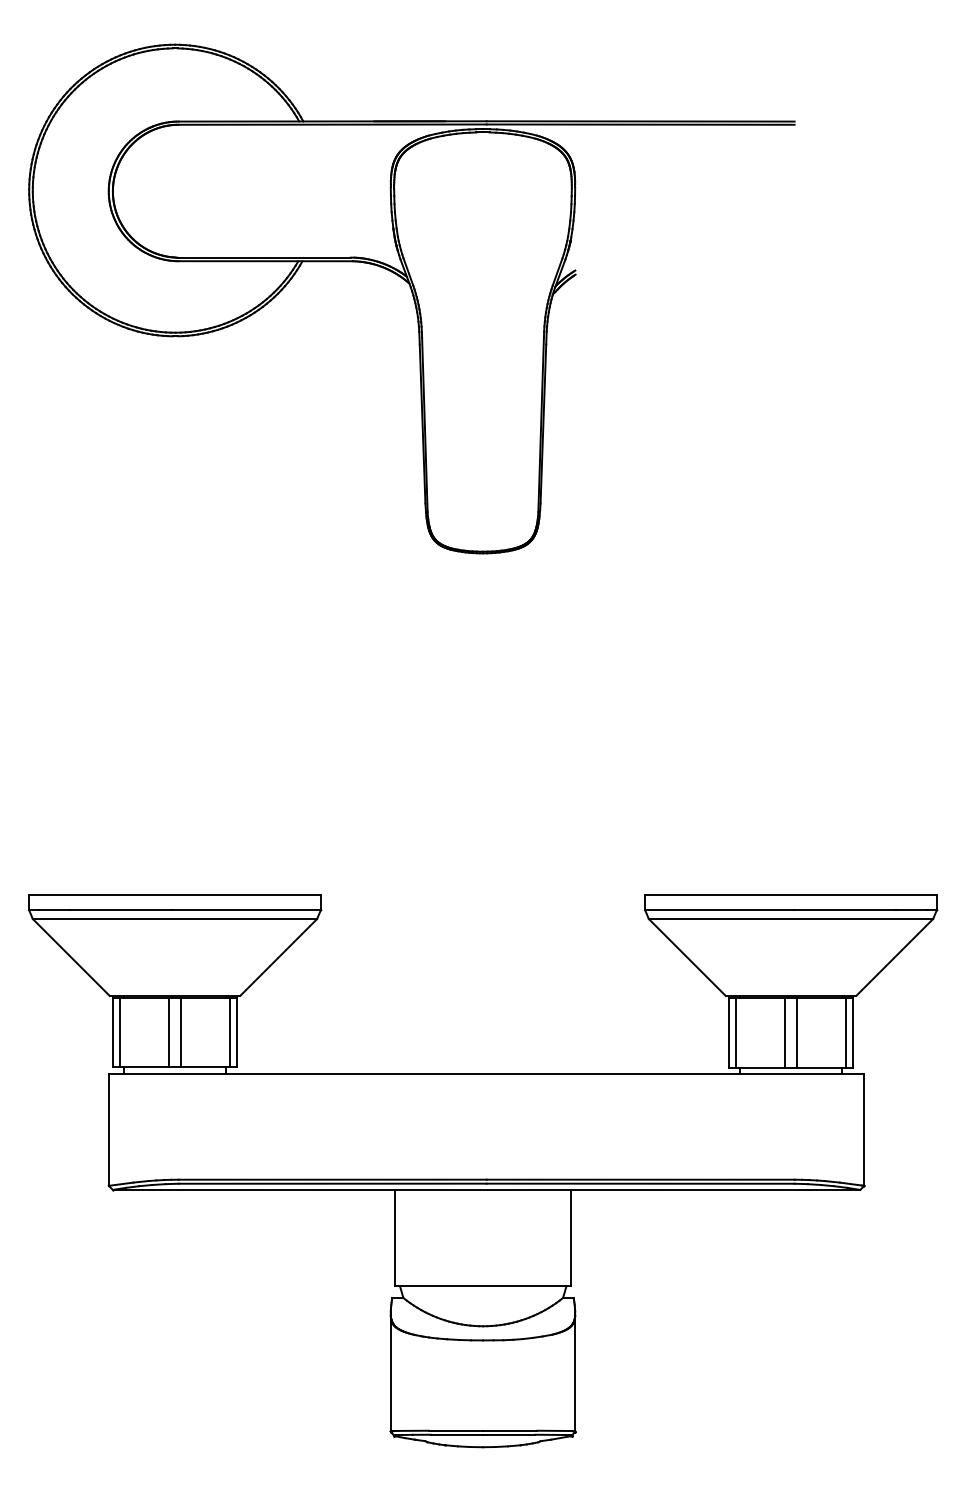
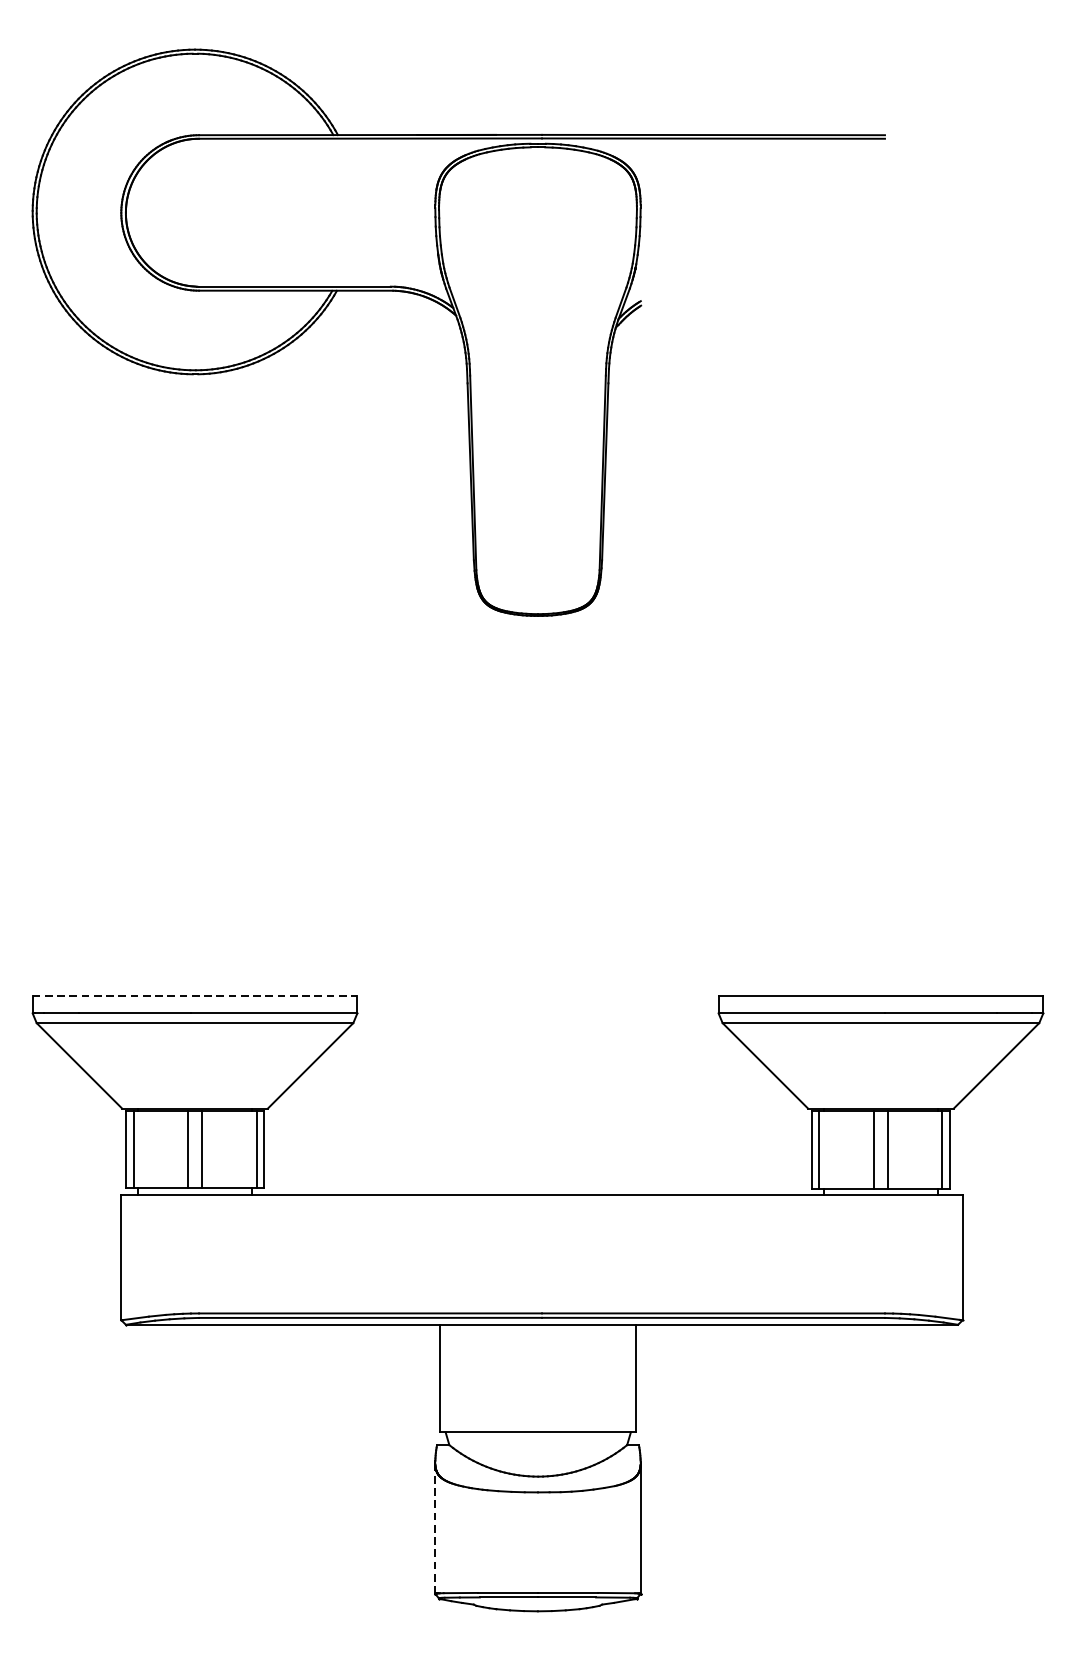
line: (174, 894) -> (194, 995), solid -> dashed
line: (390, 1372) -> (435, 1528), solid -> dashed

